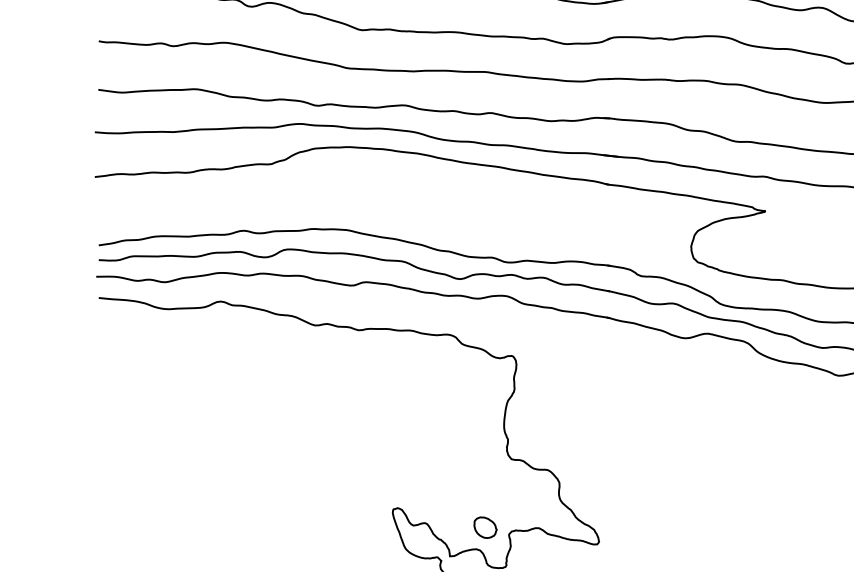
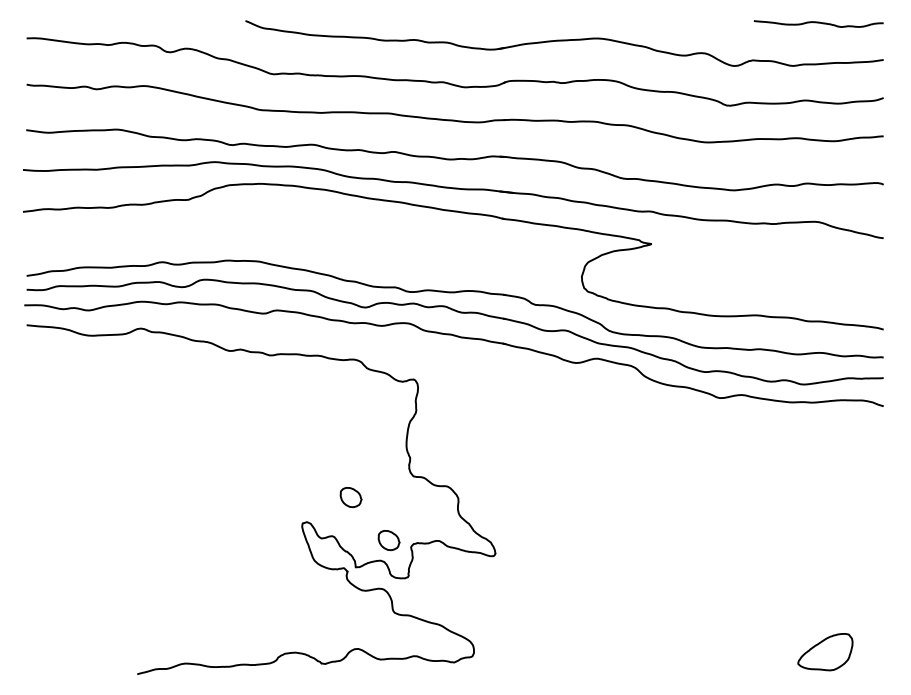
part: (444, 481) -> (350, 497), added

